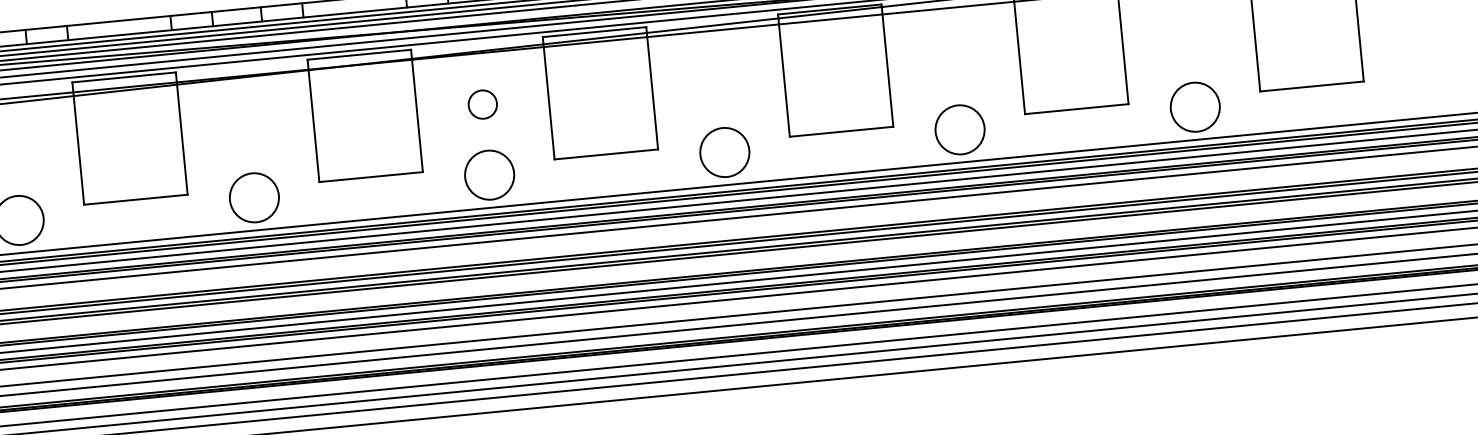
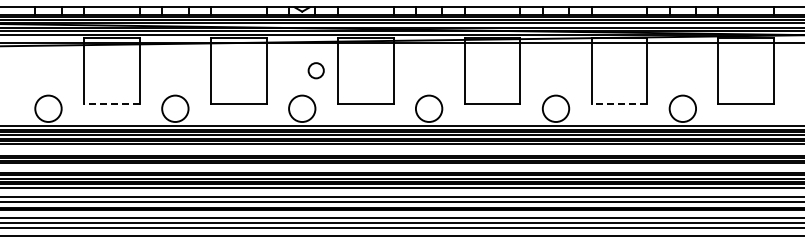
circle: (481, 104) -> (315, 70), moved
line: (1076, 108) -> (619, 103), solid -> dashed
line: (135, 199) -> (111, 103), solid -> dashed

